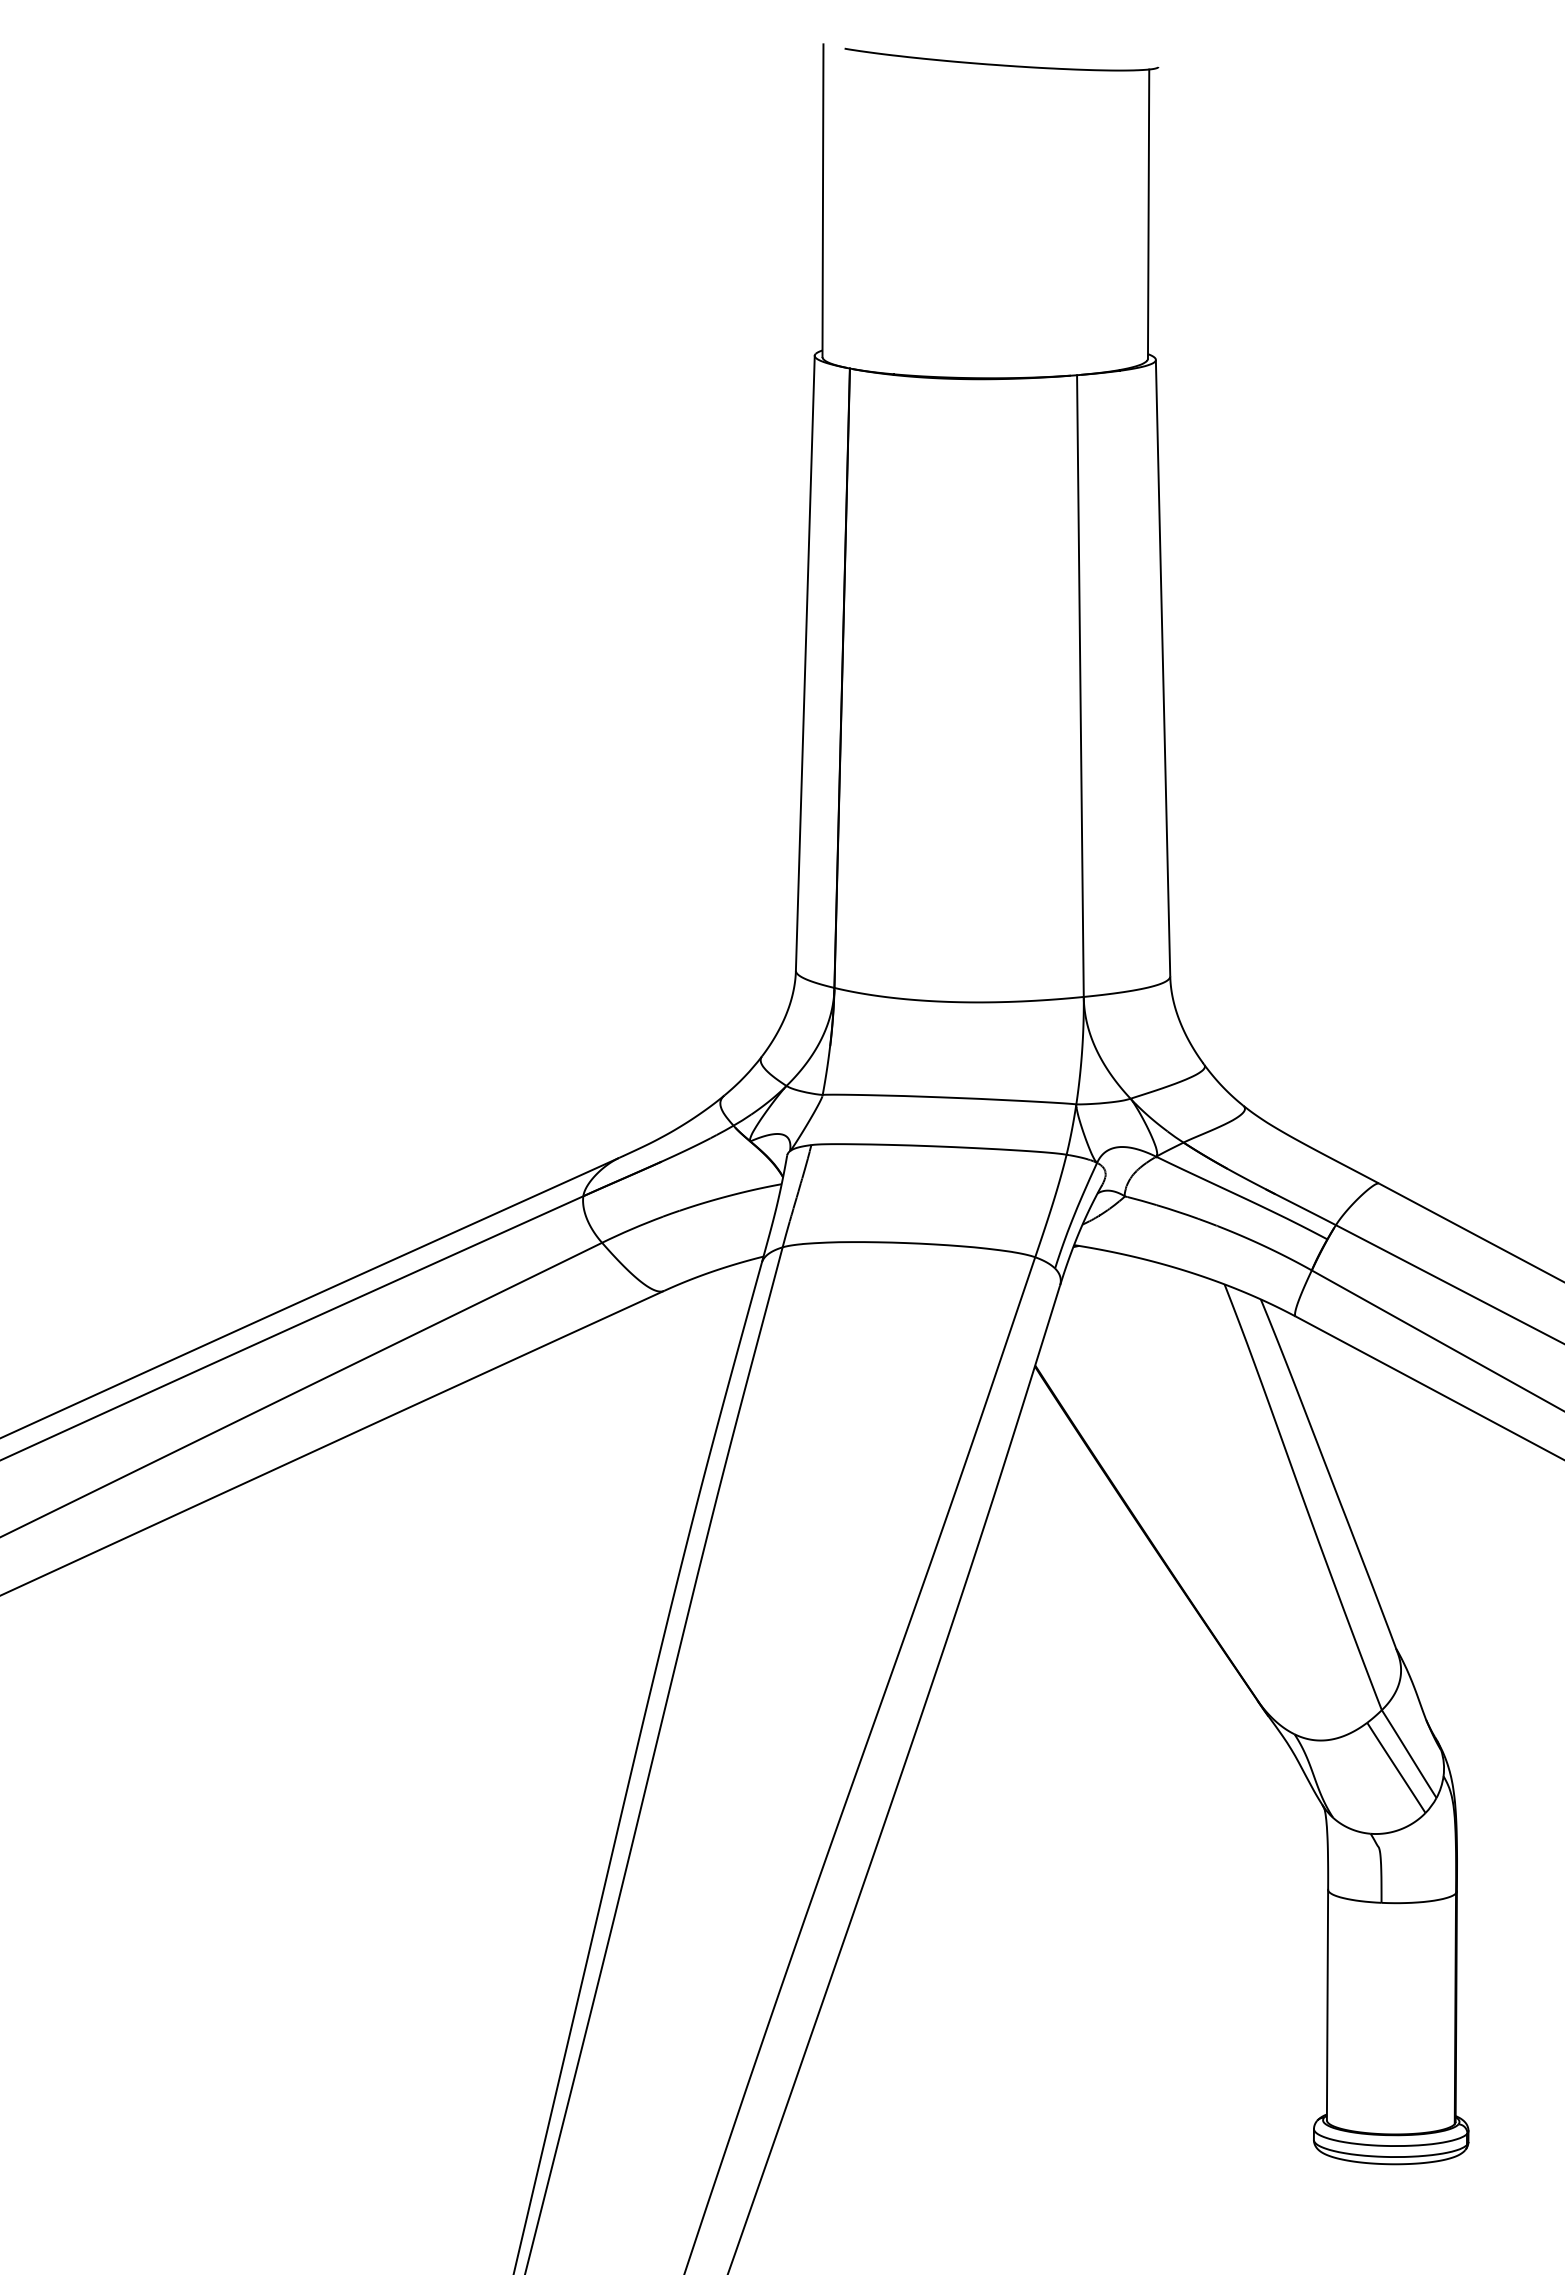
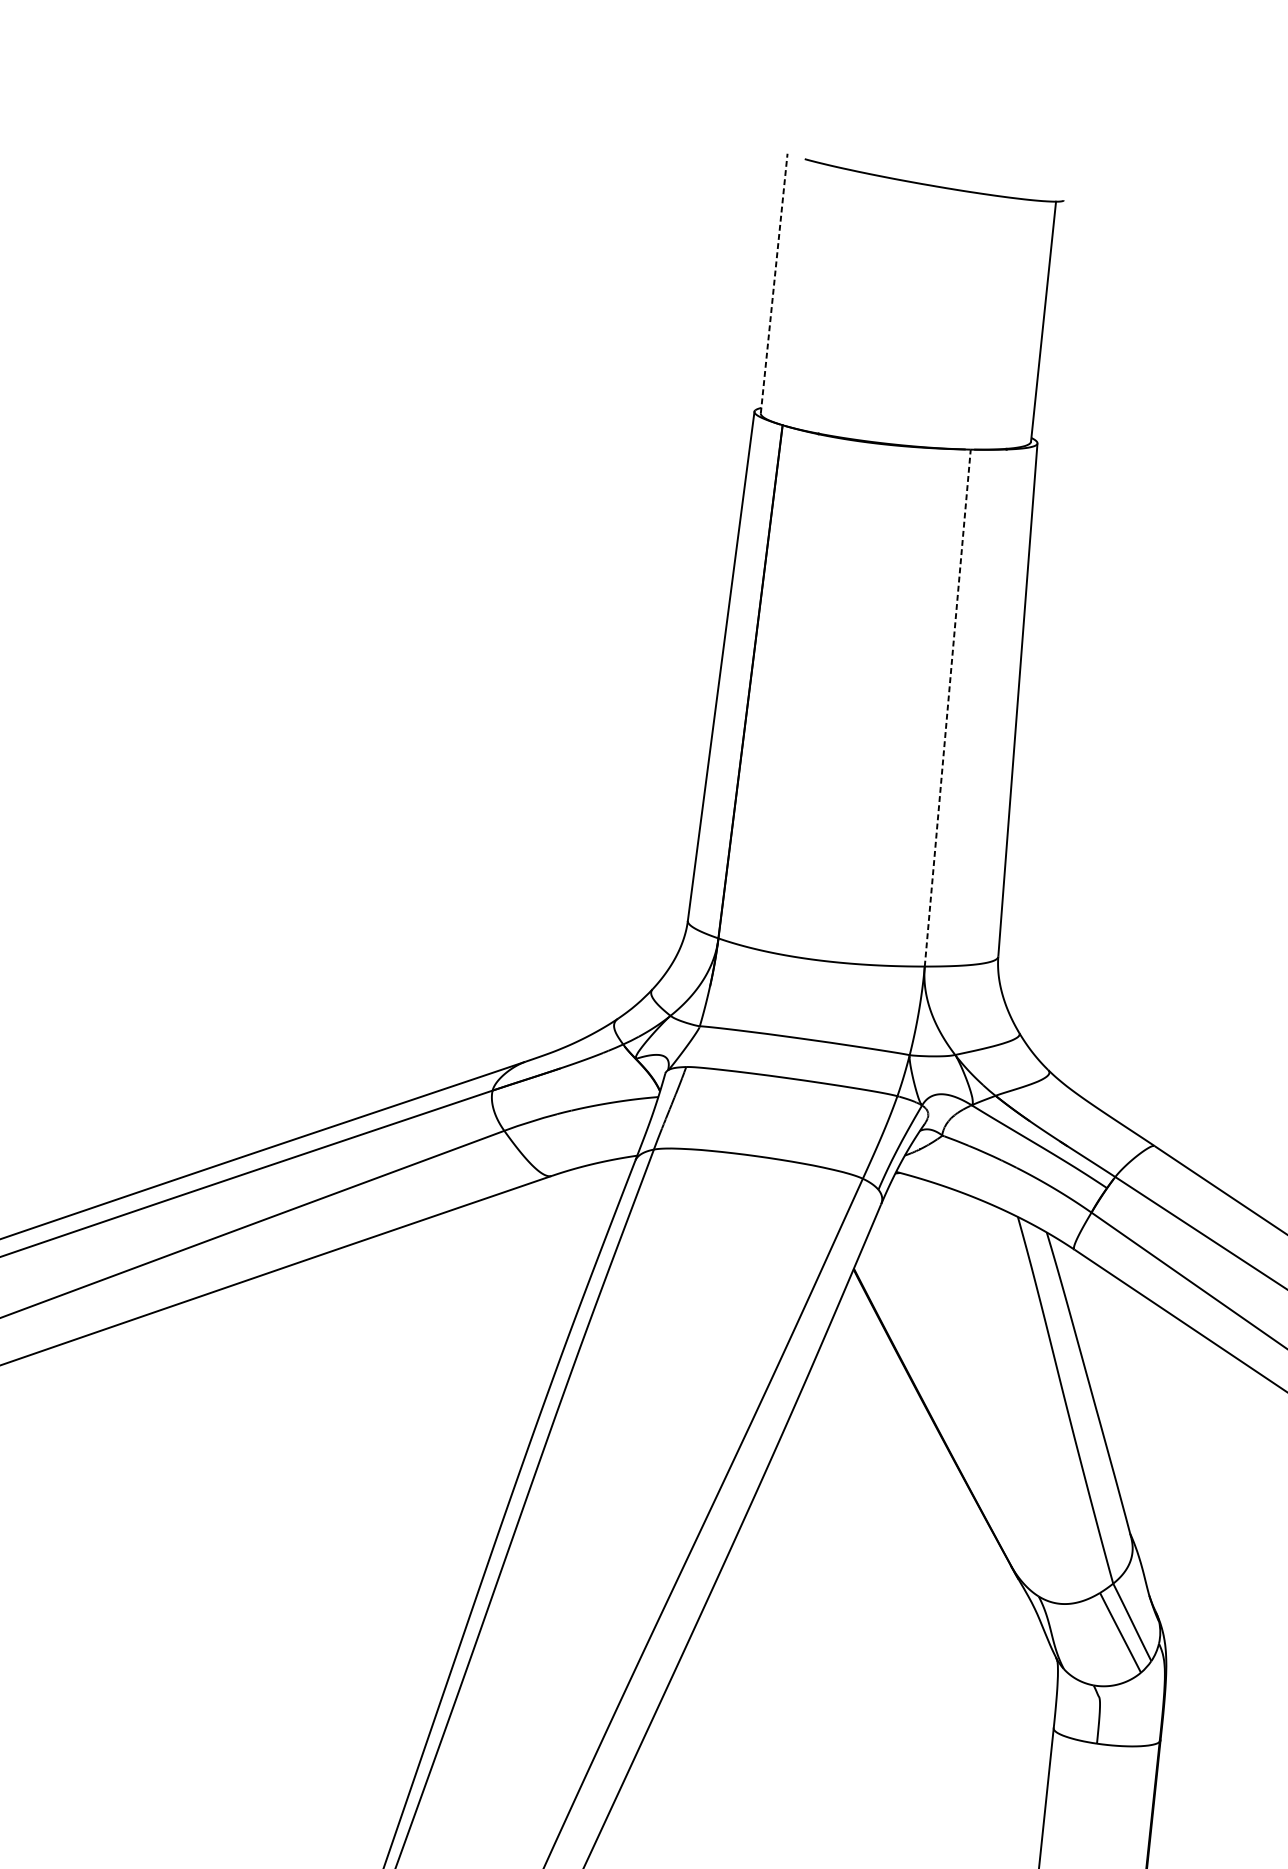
line: (822, 200) -> (773, 283), solid -> dashed
line: (1080, 686) -> (947, 708), solid -> dashed

